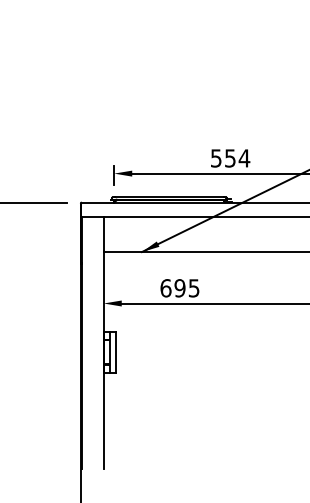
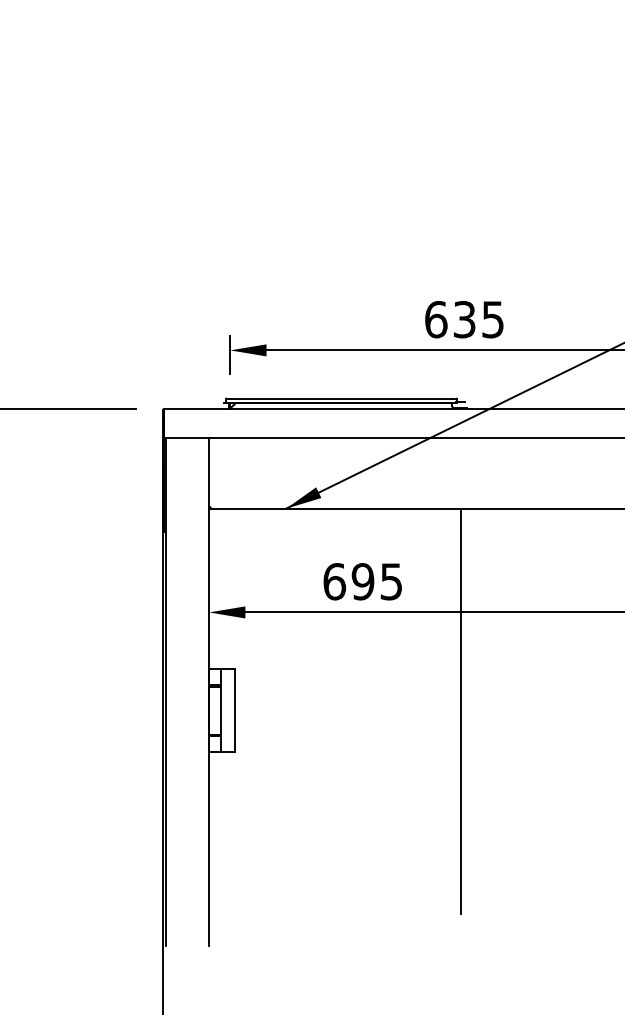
text: (230, 158) -> (464, 319), 554 -> 635
line: (228, 352) -> (460, 711), added

